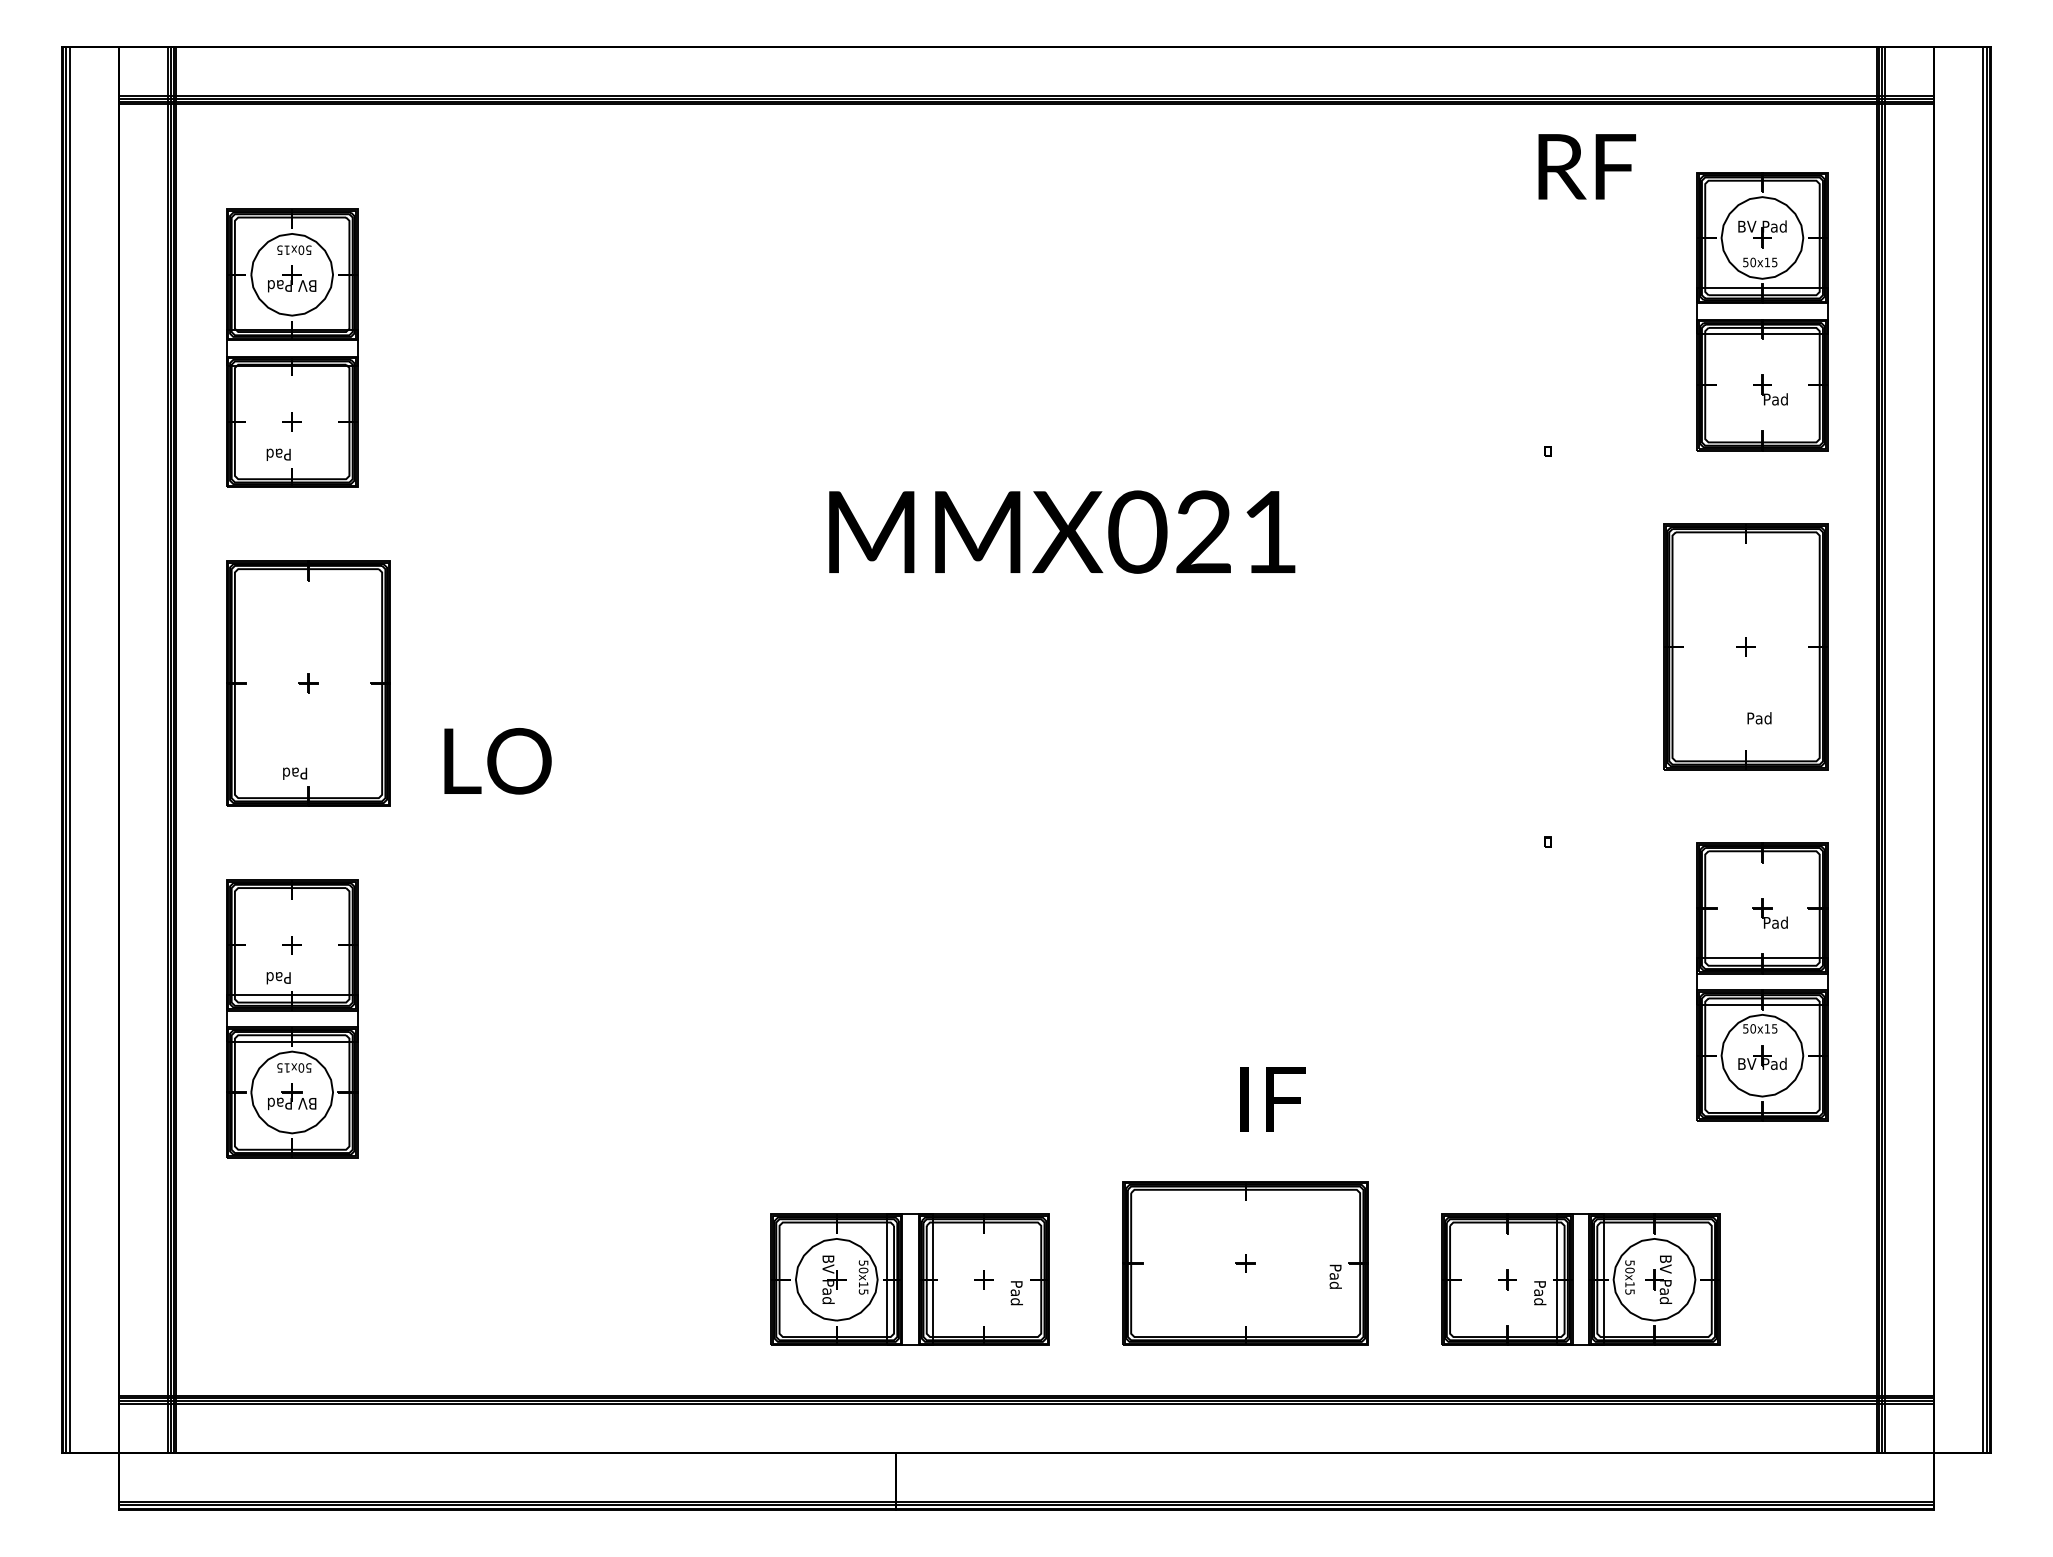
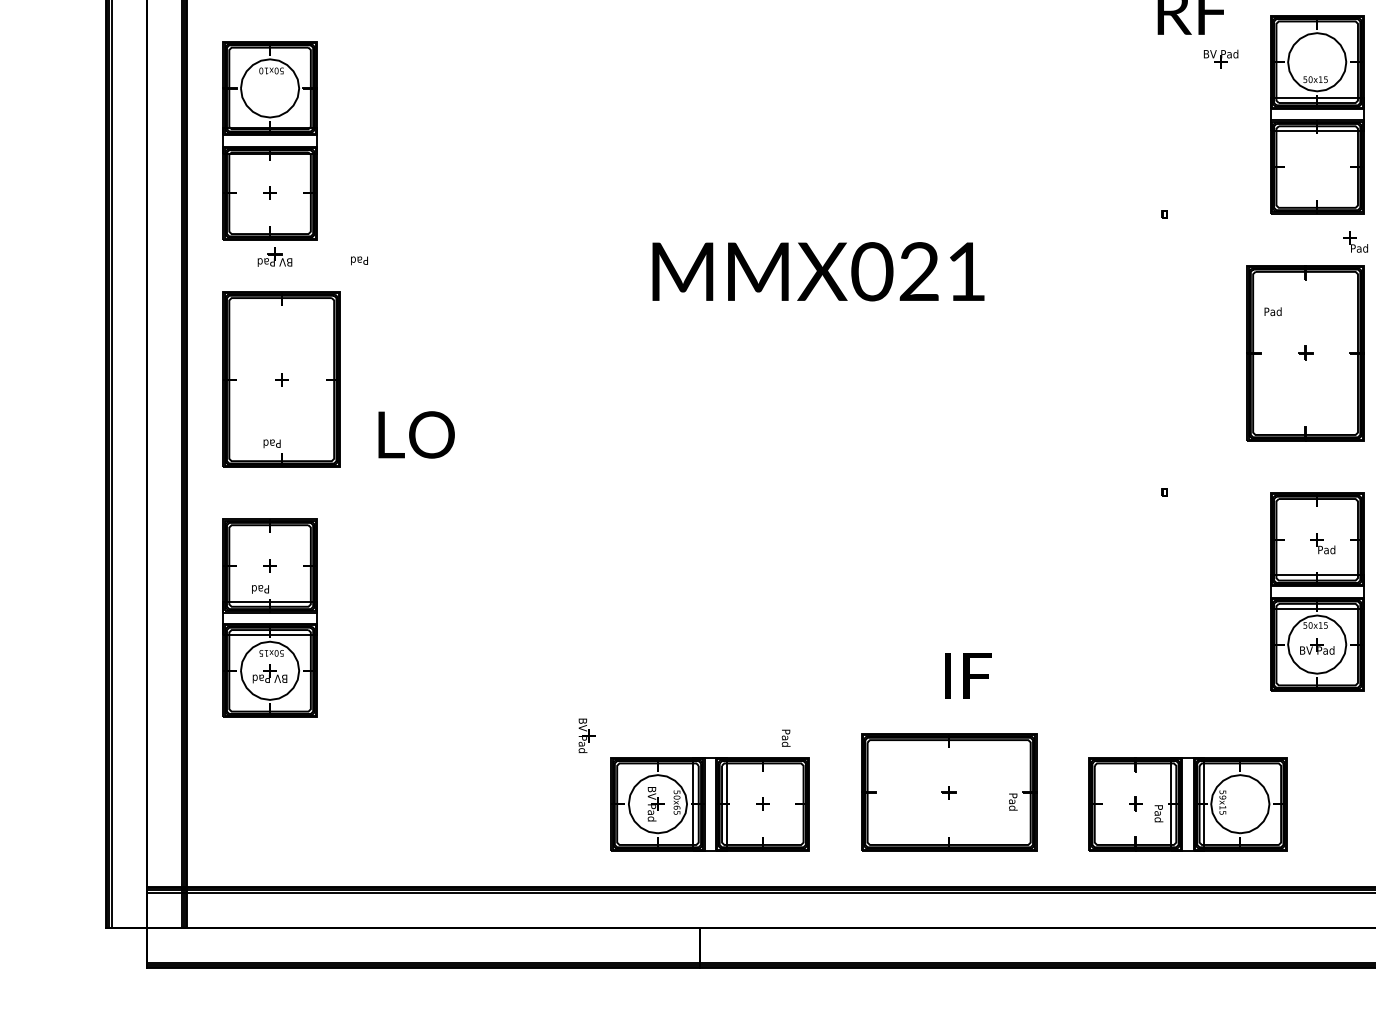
part: (1762, 234) -> (1221, 59), moved
text: (279, 249) -> (261, 70), 50x15 -> 50x10
part: (292, 278) -> (275, 257), moved
part: (1770, 389) -> (1355, 241), moved
text: (278, 454) -> (359, 260), moved
text: (1759, 718) -> (1273, 311), moved
part: (737, 1183) -> (587, 735), added
text: (1629, 1270) -> (1222, 797), 50x15 -> 59x15
part: (1658, 1279) -> (1243, 804), removed
text: (863, 1284) -> (676, 807), 50x15 -> 50x65
text: (1016, 1293) -> (785, 738), moved

